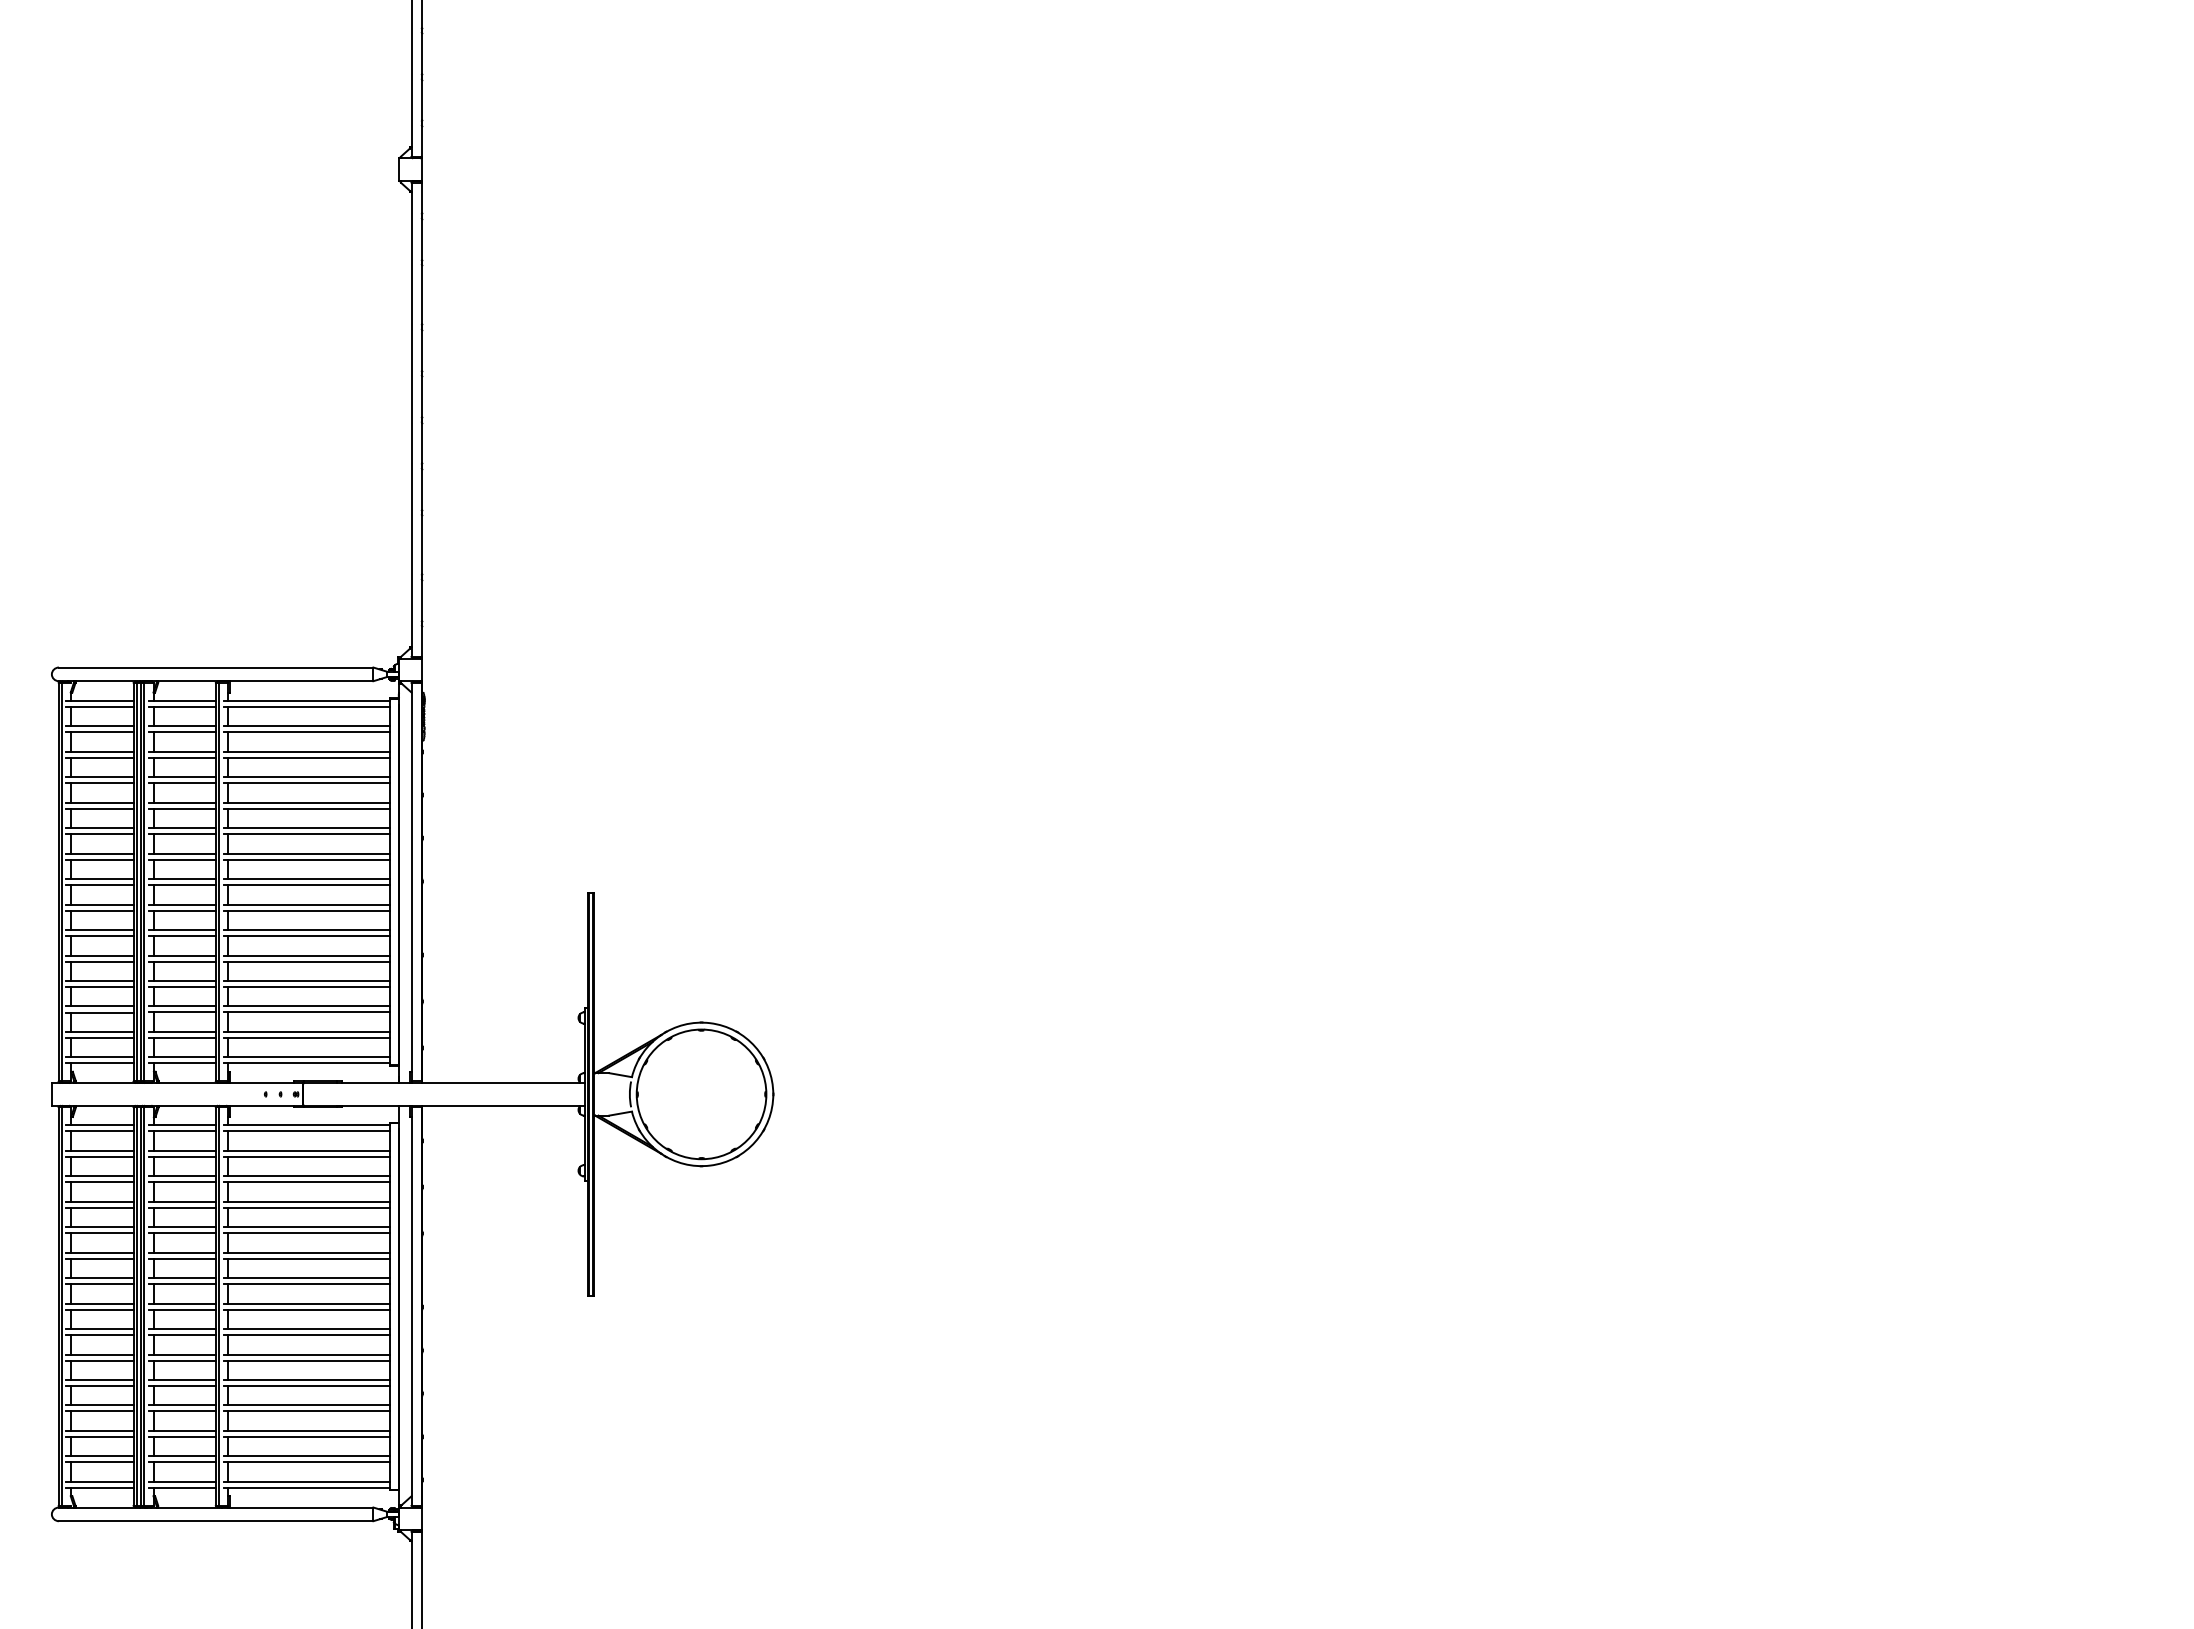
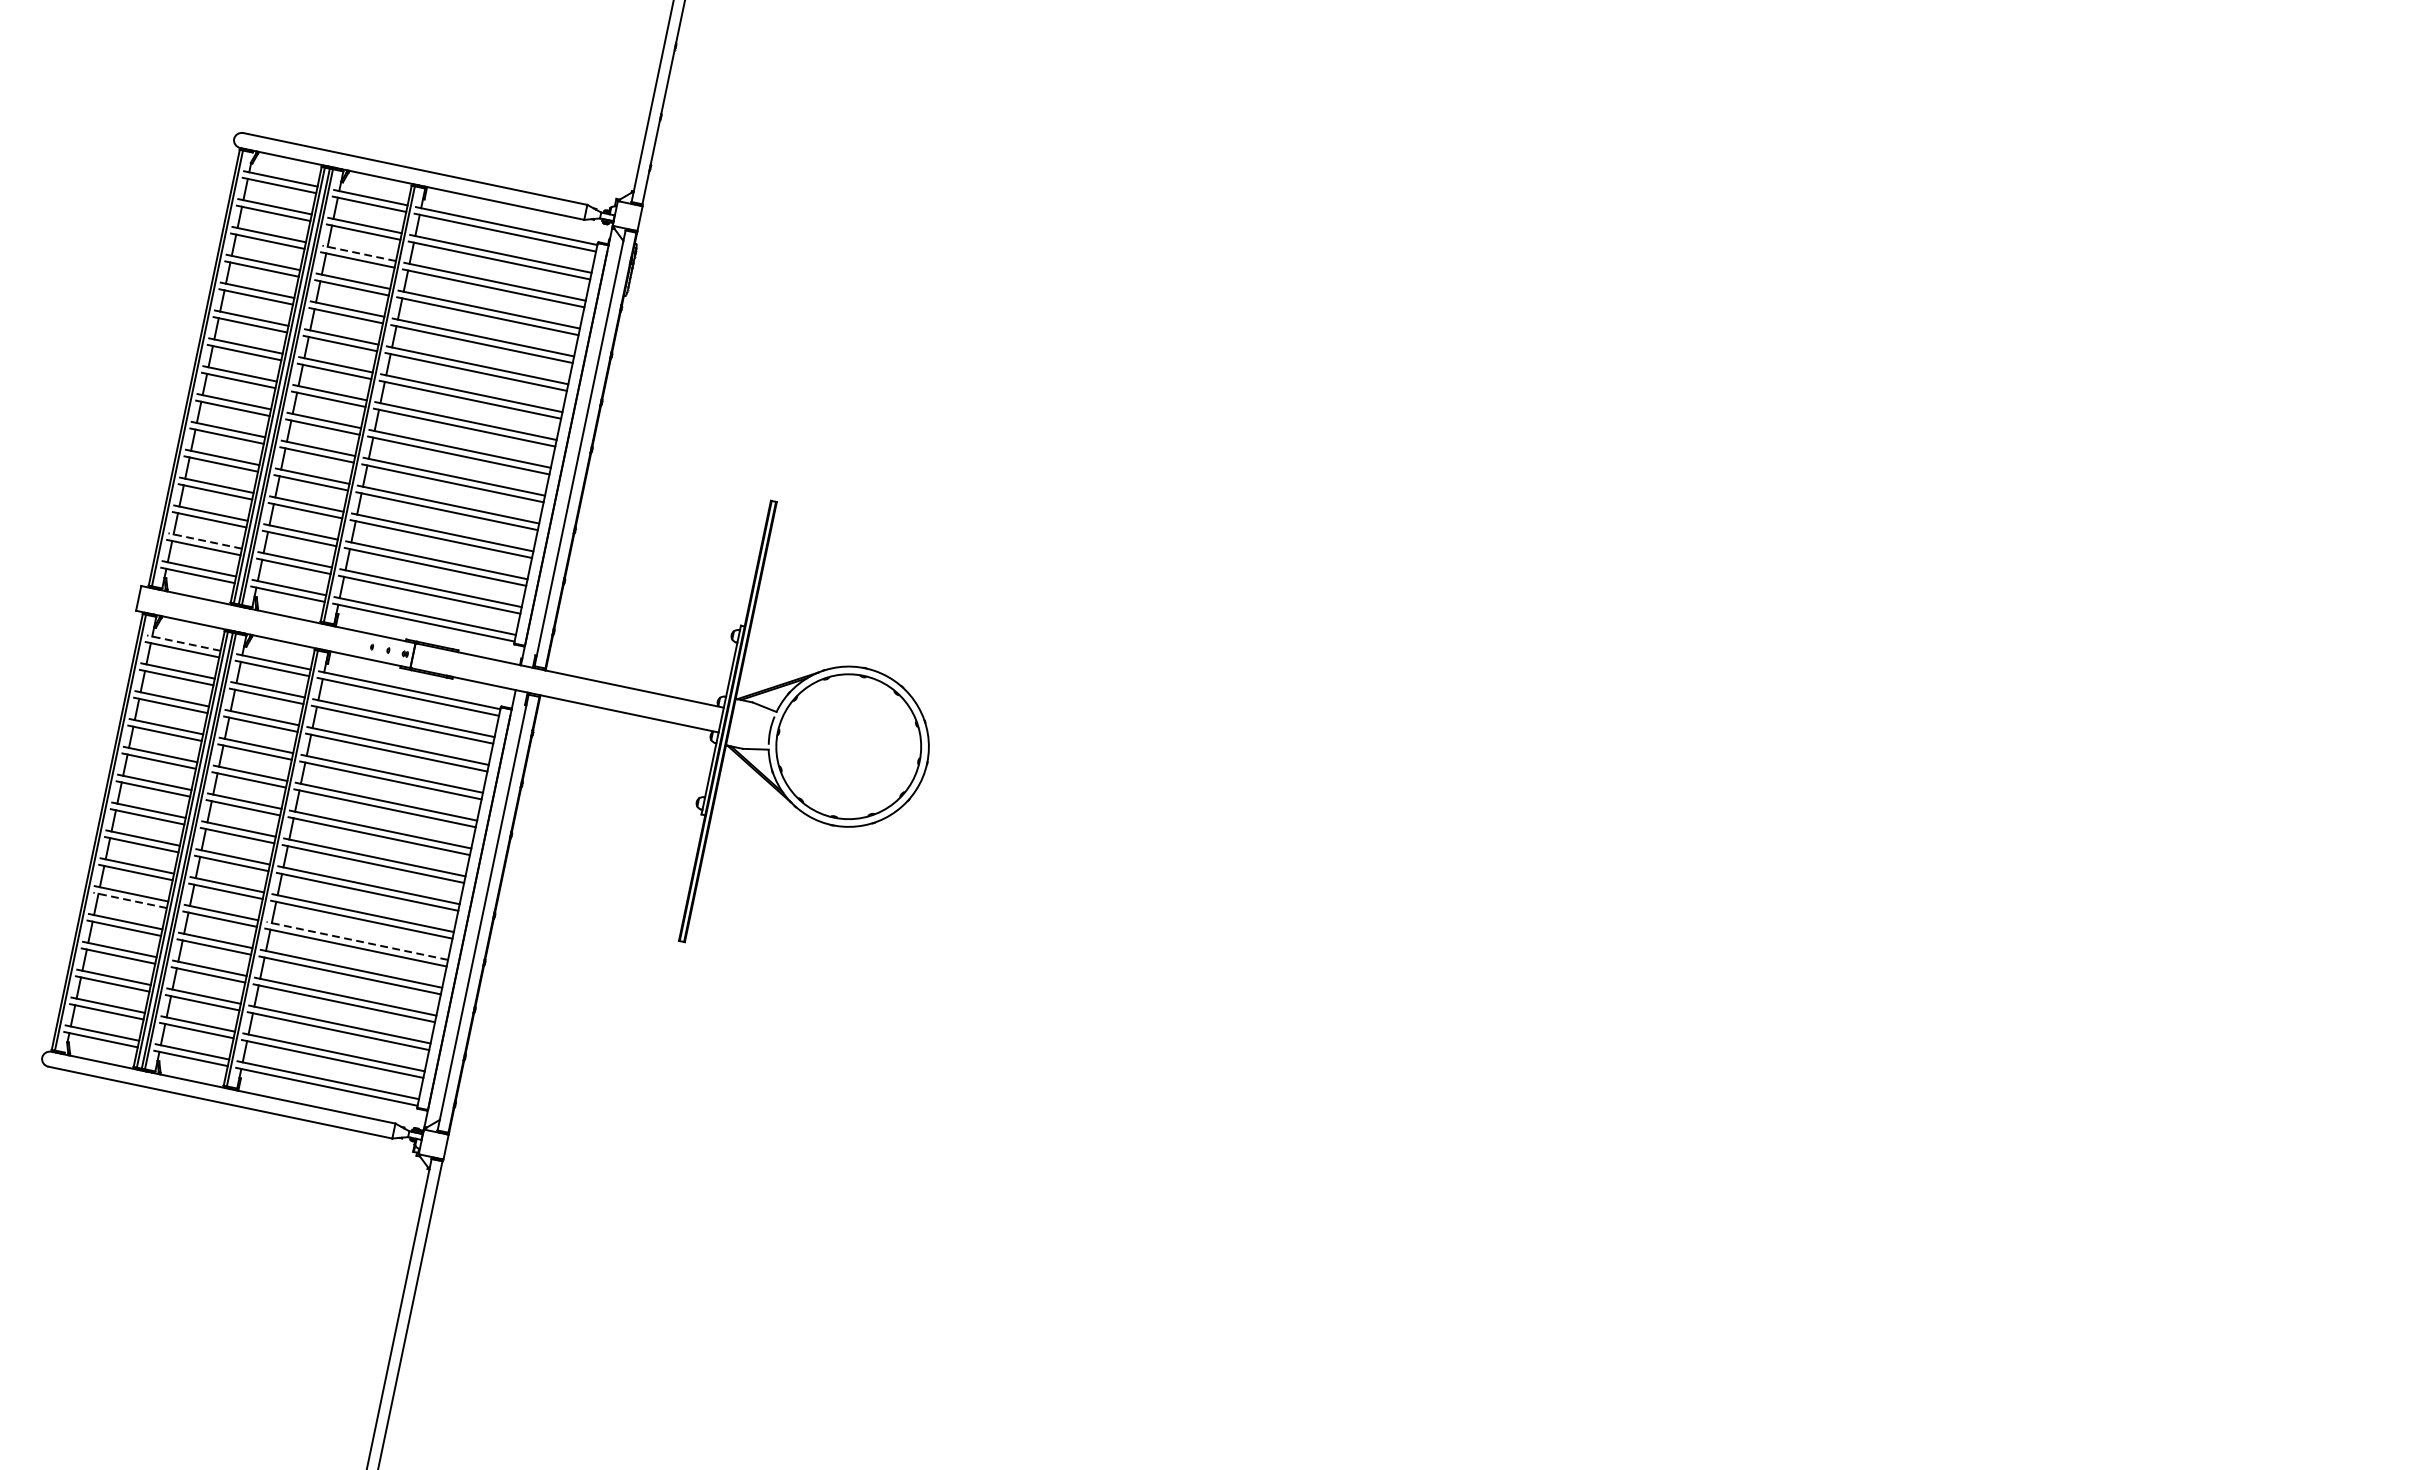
line: (182, 751) -> (359, 253), solid -> dashed
line: (100, 1031) -> (205, 540), solid -> dashed
line: (100, 1125) -> (184, 643), solid -> dashed
line: (306, 1354) -> (357, 940), solid -> dashed
line: (100, 1360) -> (130, 900), solid -> dashed

